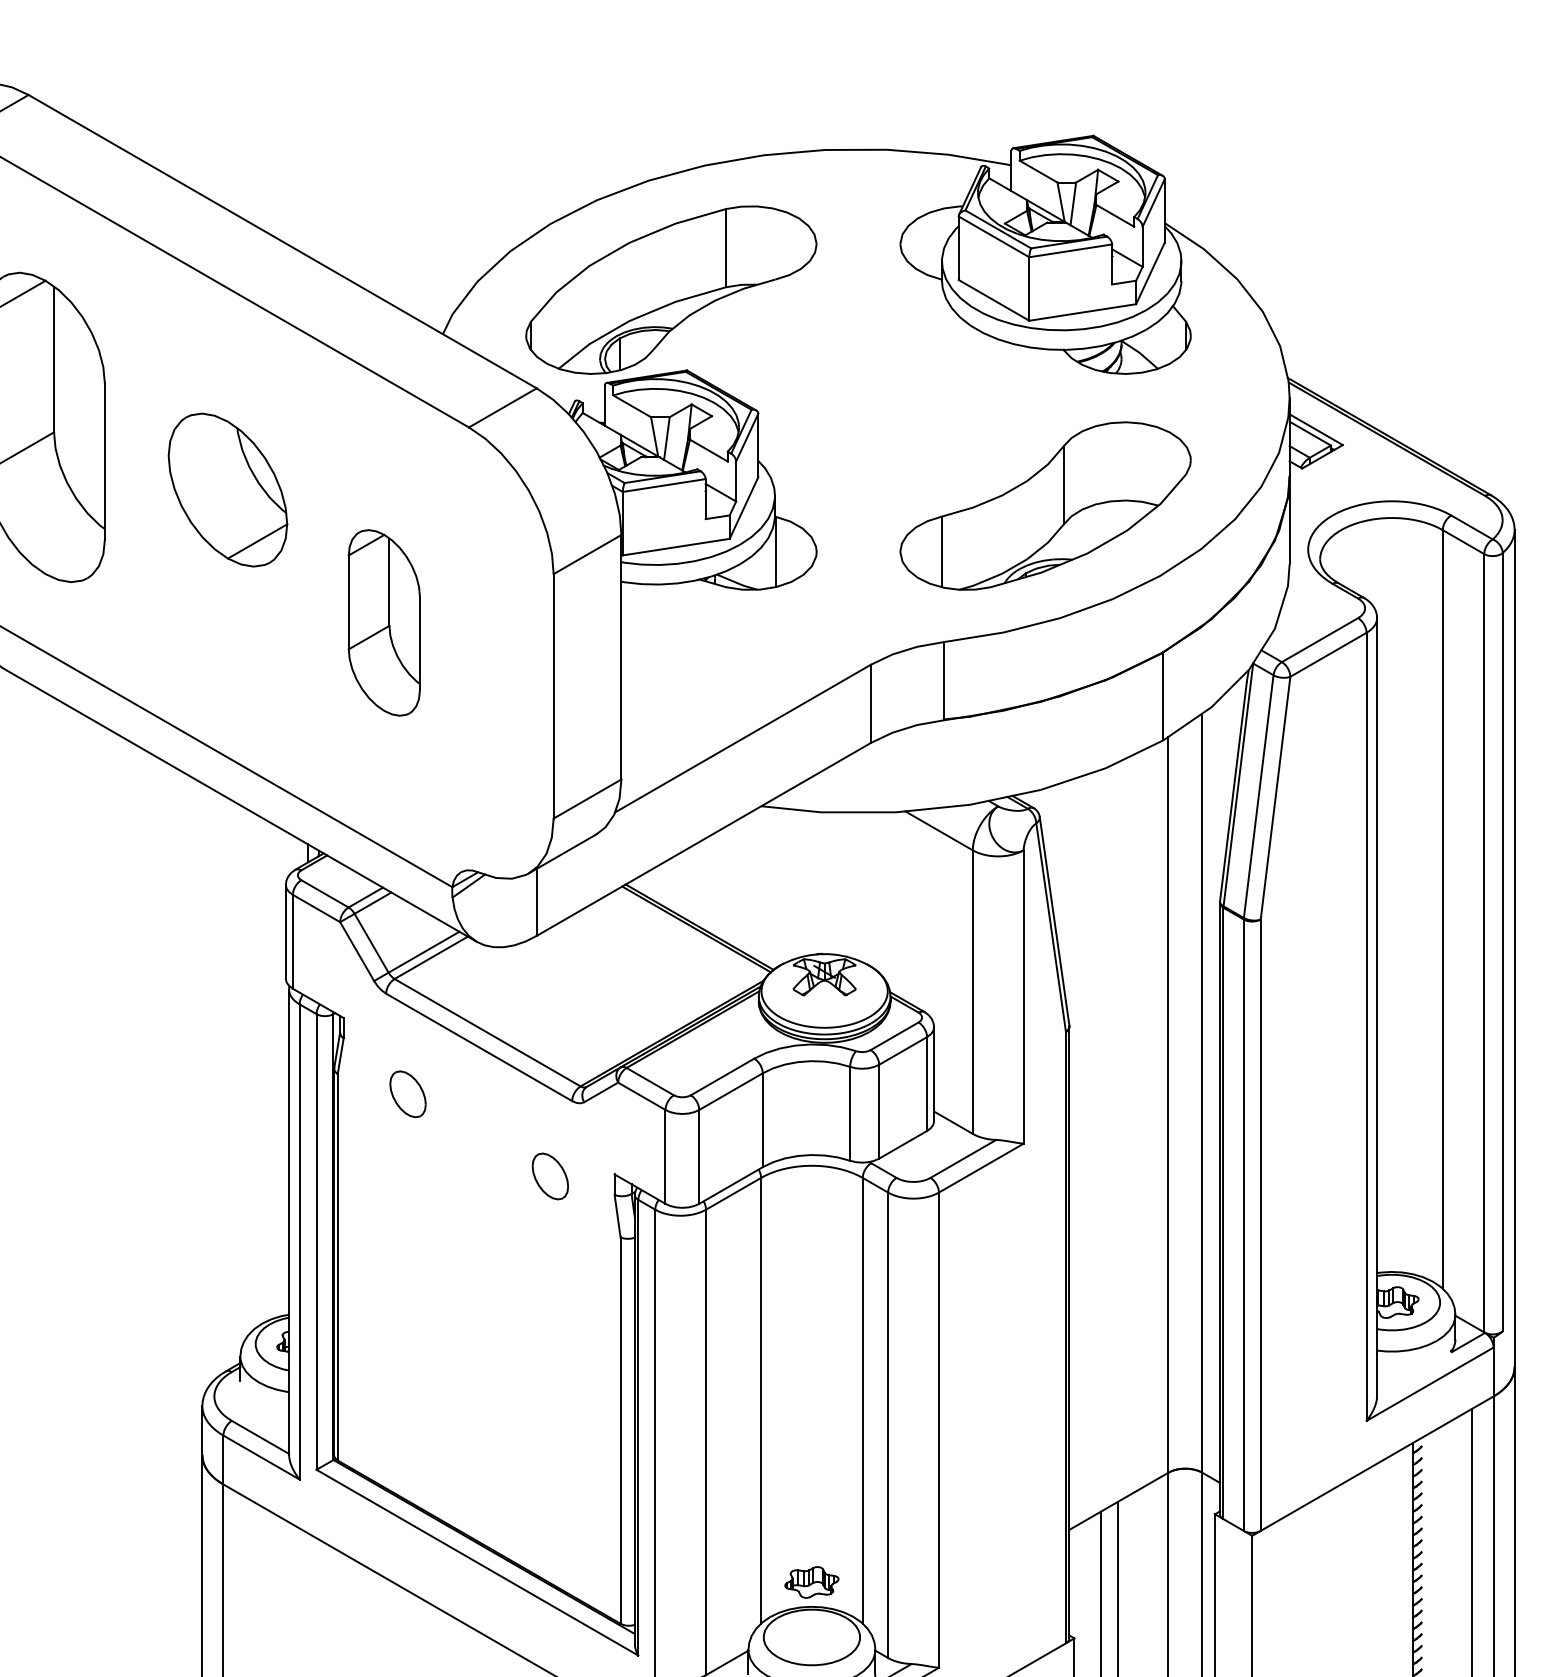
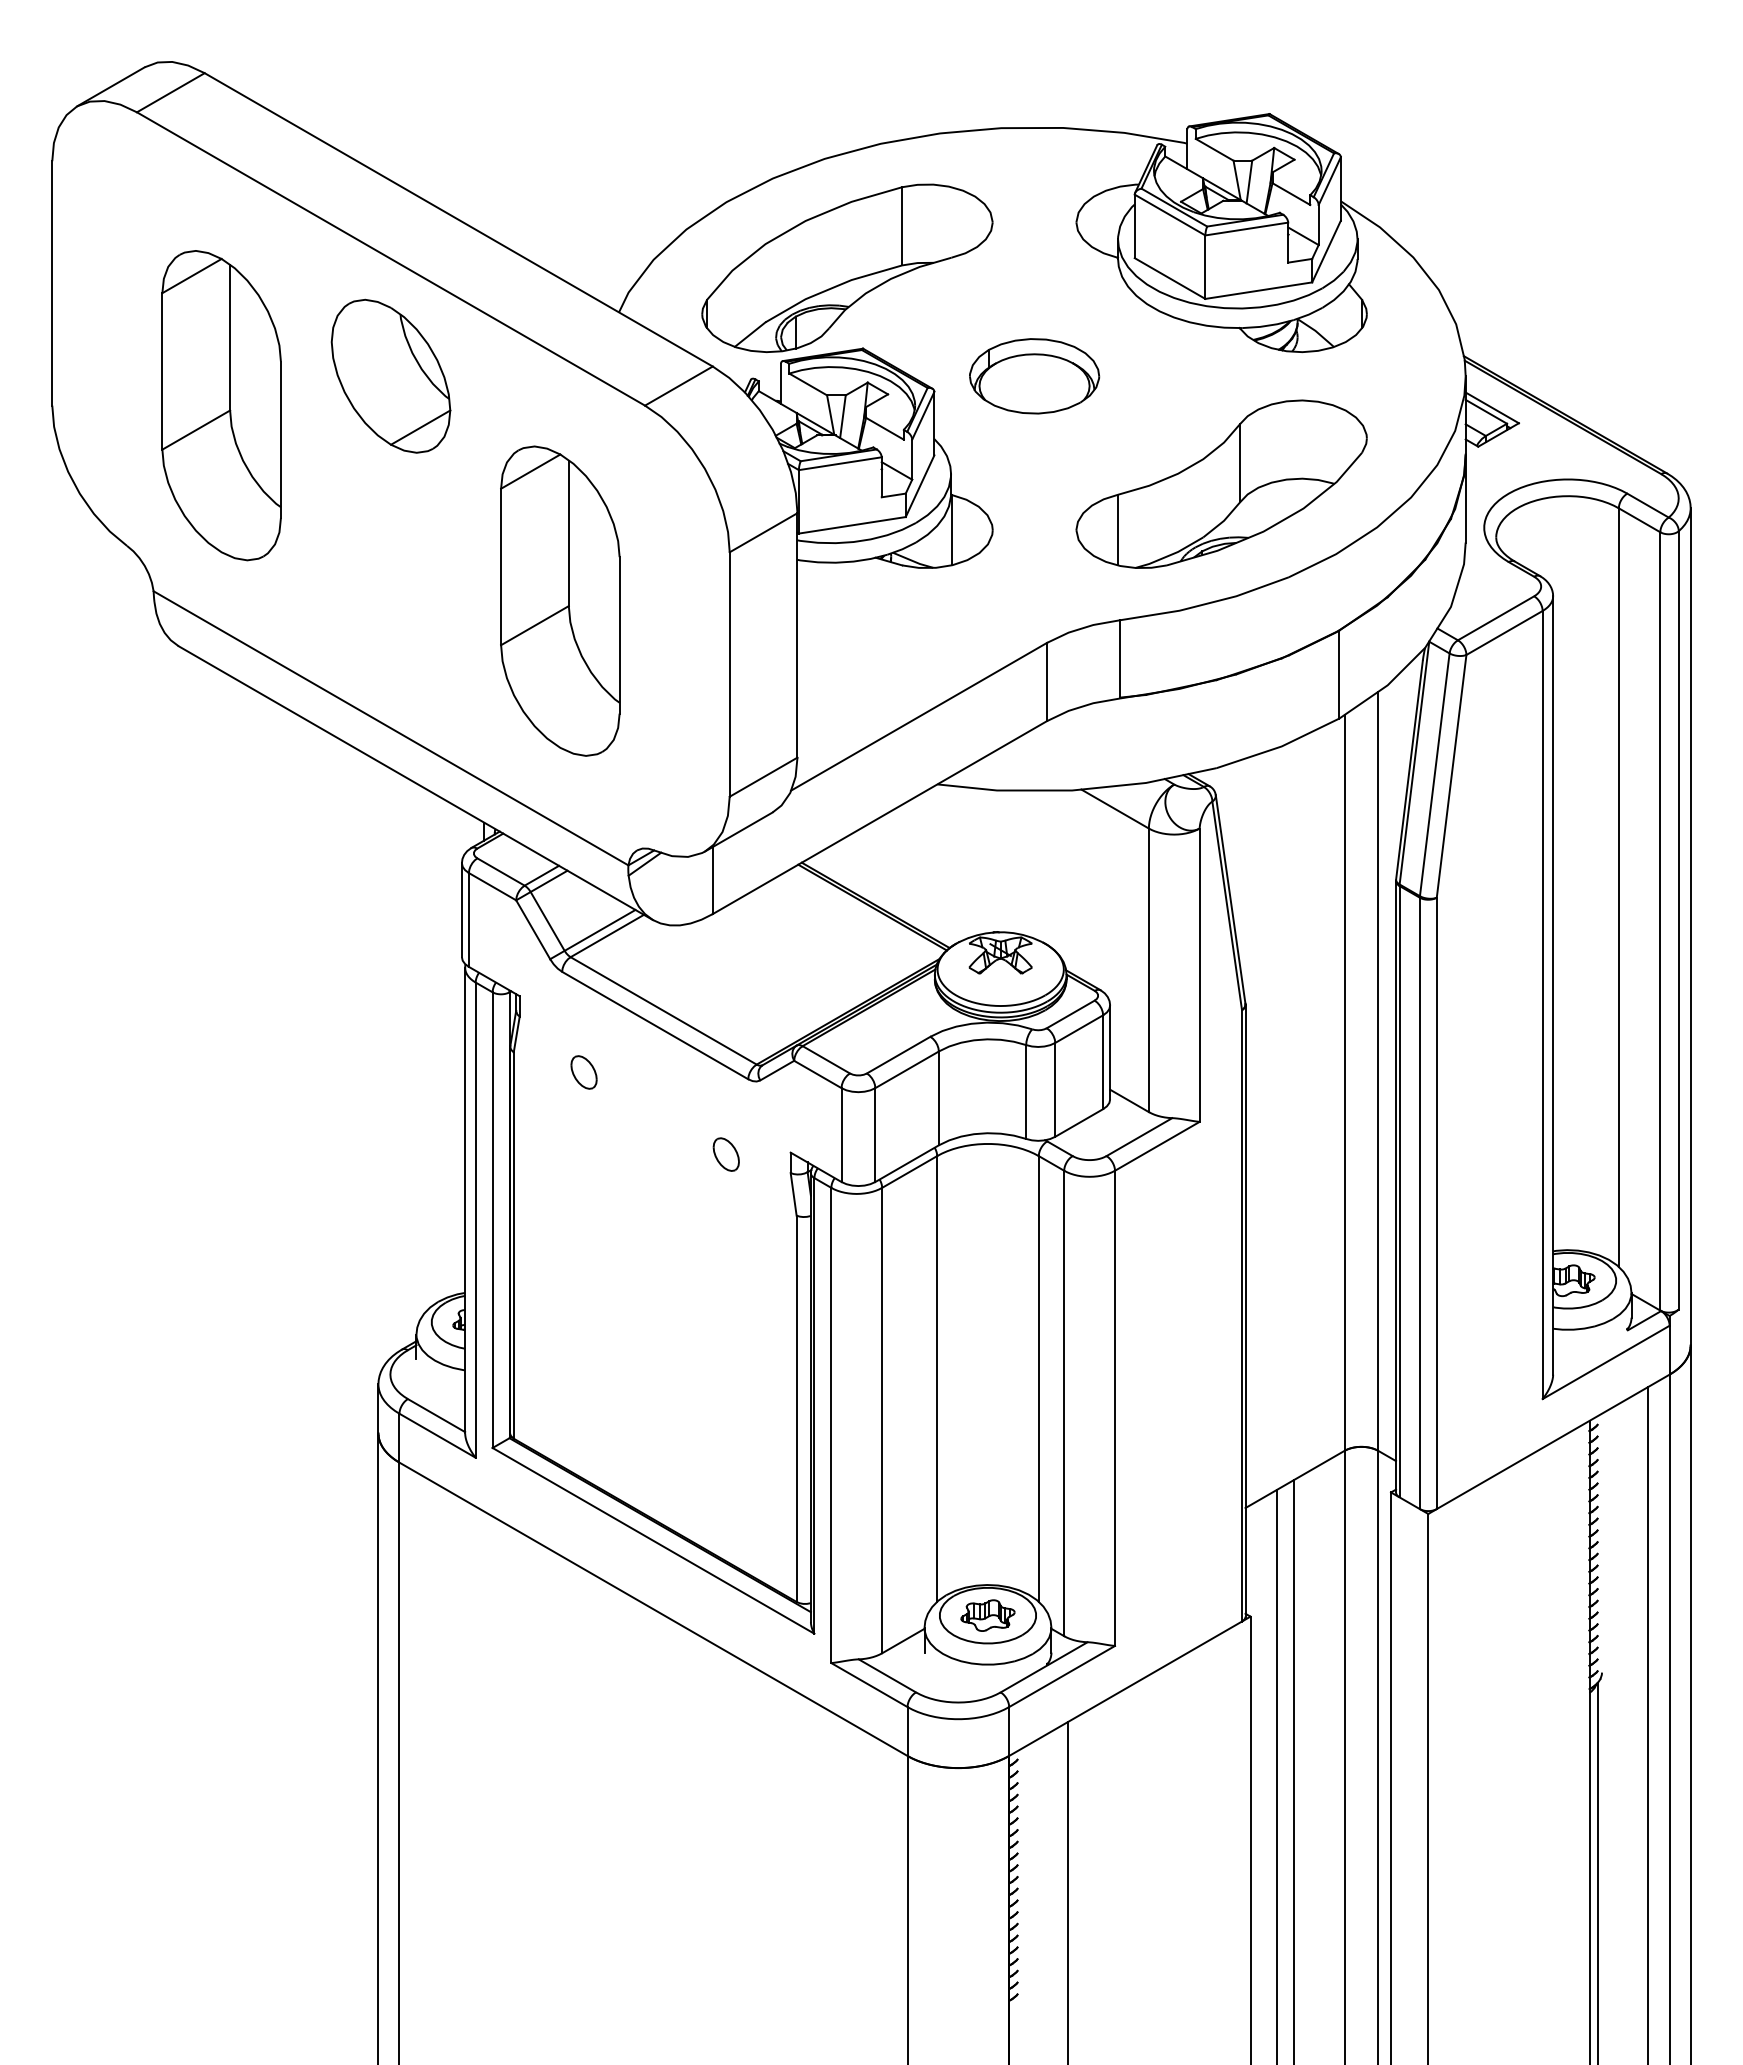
part: (858, 398) -> (1034, 376), added
part: (227, 489) -> (390, 375), moved
part: (384, 622) -> (560, 600), size x1.67
part: (407, 1094) -> (583, 1072), size x0.71
part: (549, 1176) -> (725, 1154), size x0.71
part: (811, 1582) -> (987, 1615), moved

